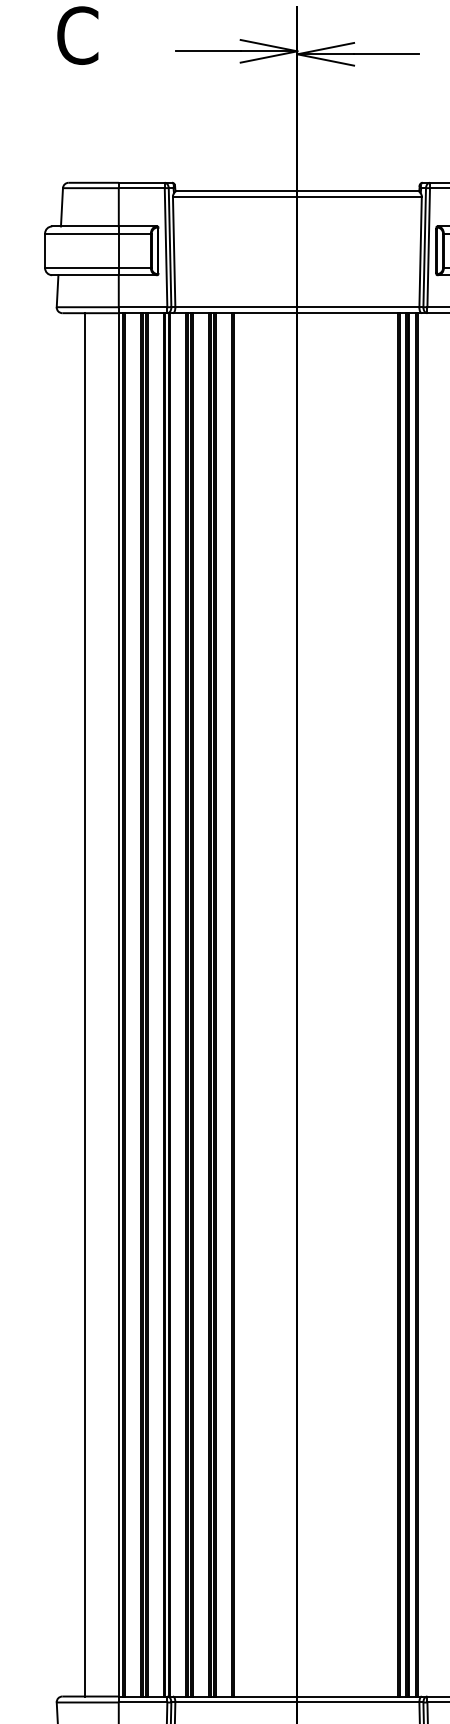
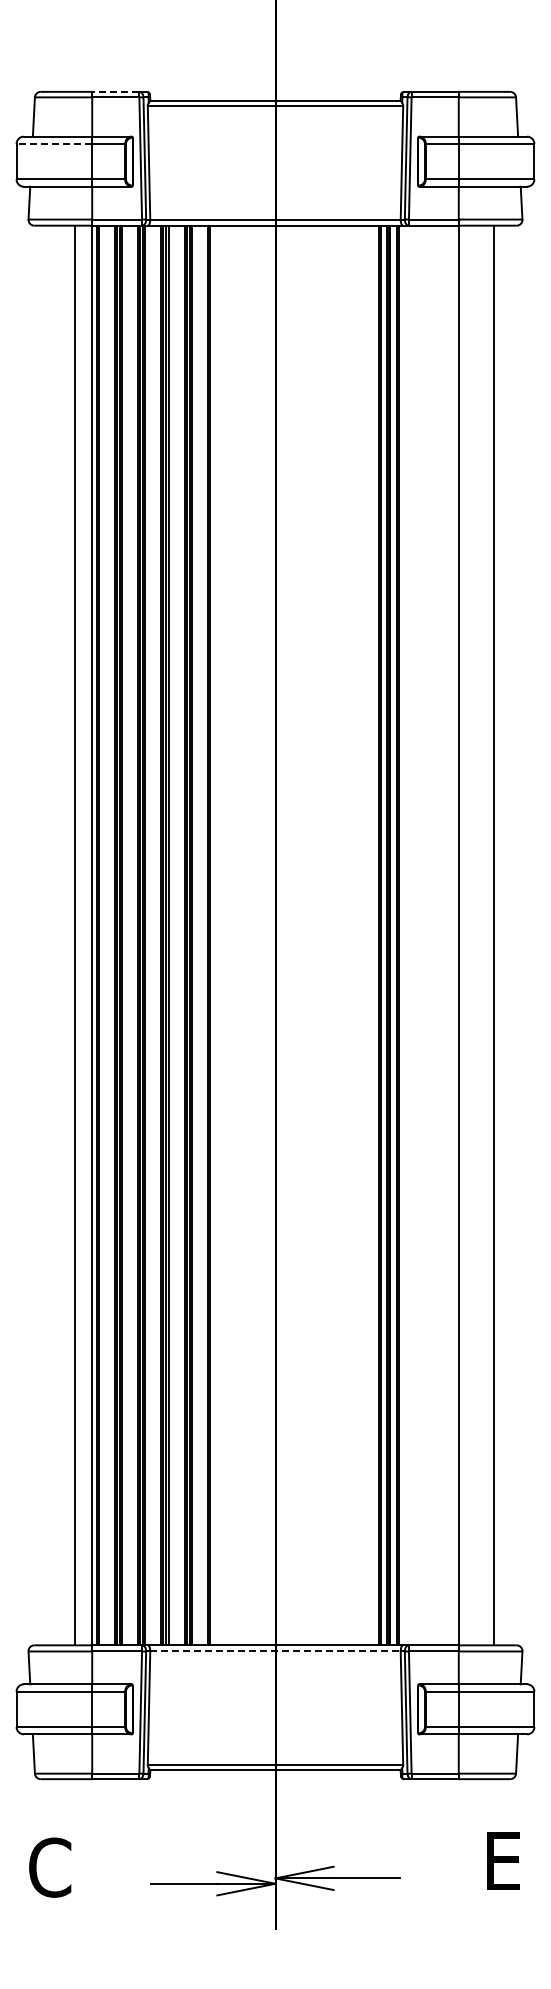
line: (141, 182) -> (115, 91), solid -> dashed
line: (82, 233) -> (54, 143), solid -> dashed
line: (84, 1004) -> (75, 935), moved
line: (297, 1702) -> (275, 1651), solid -> dashed

